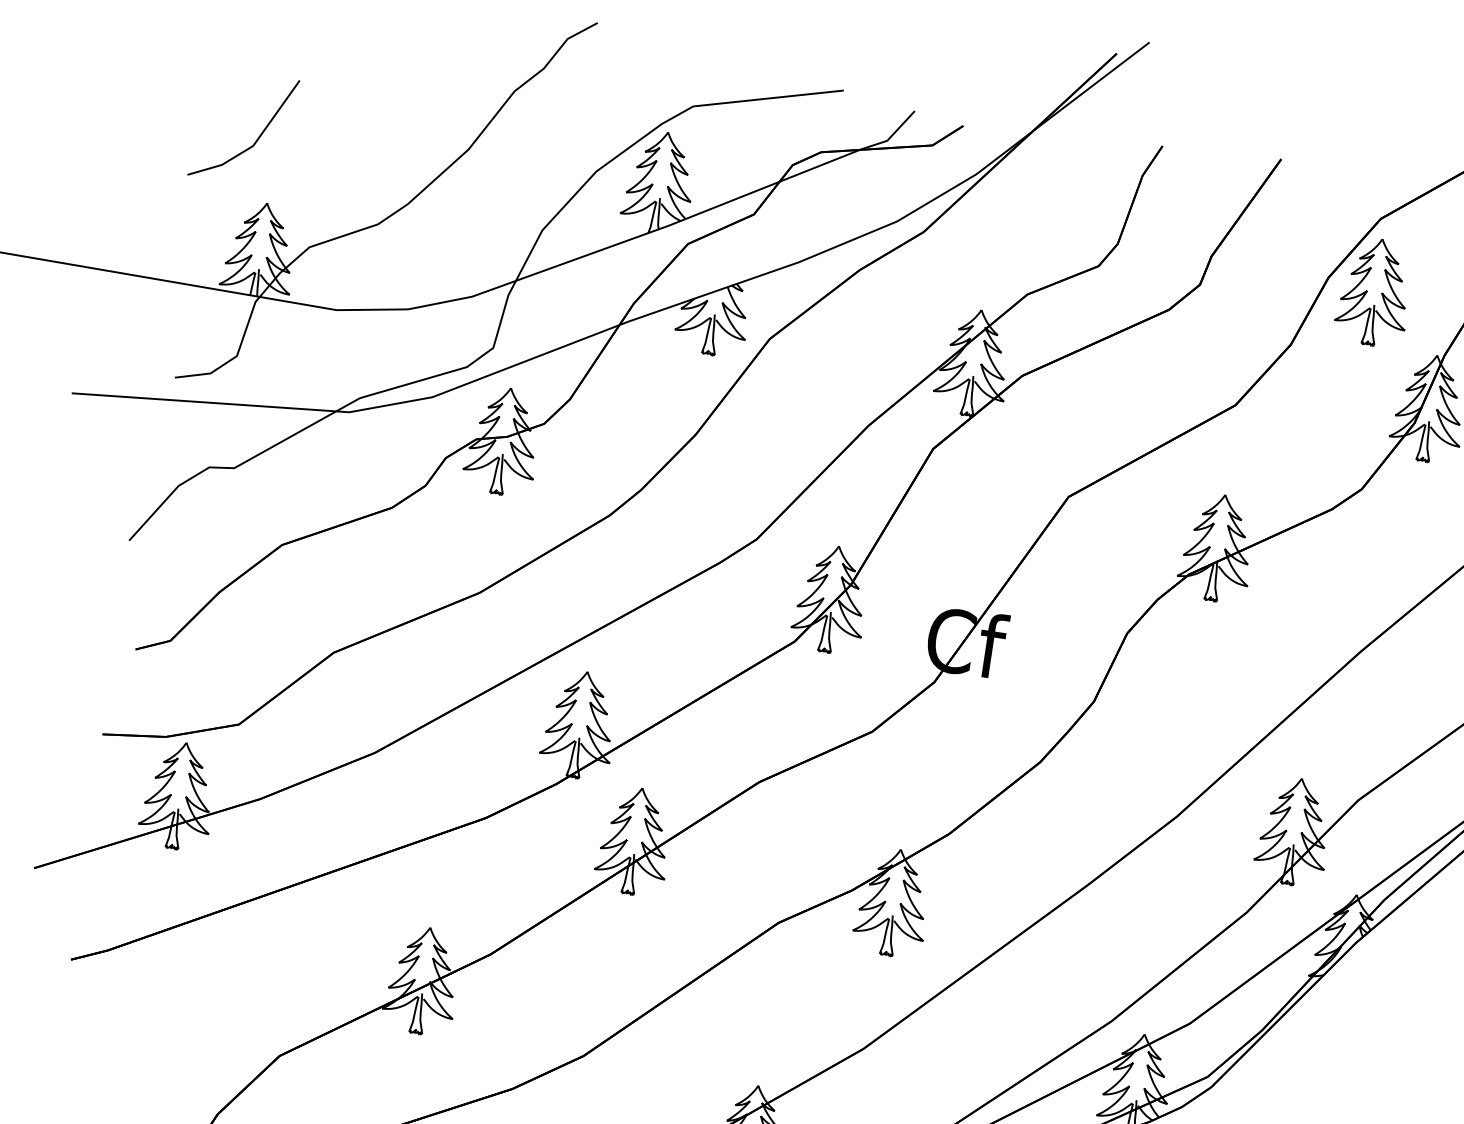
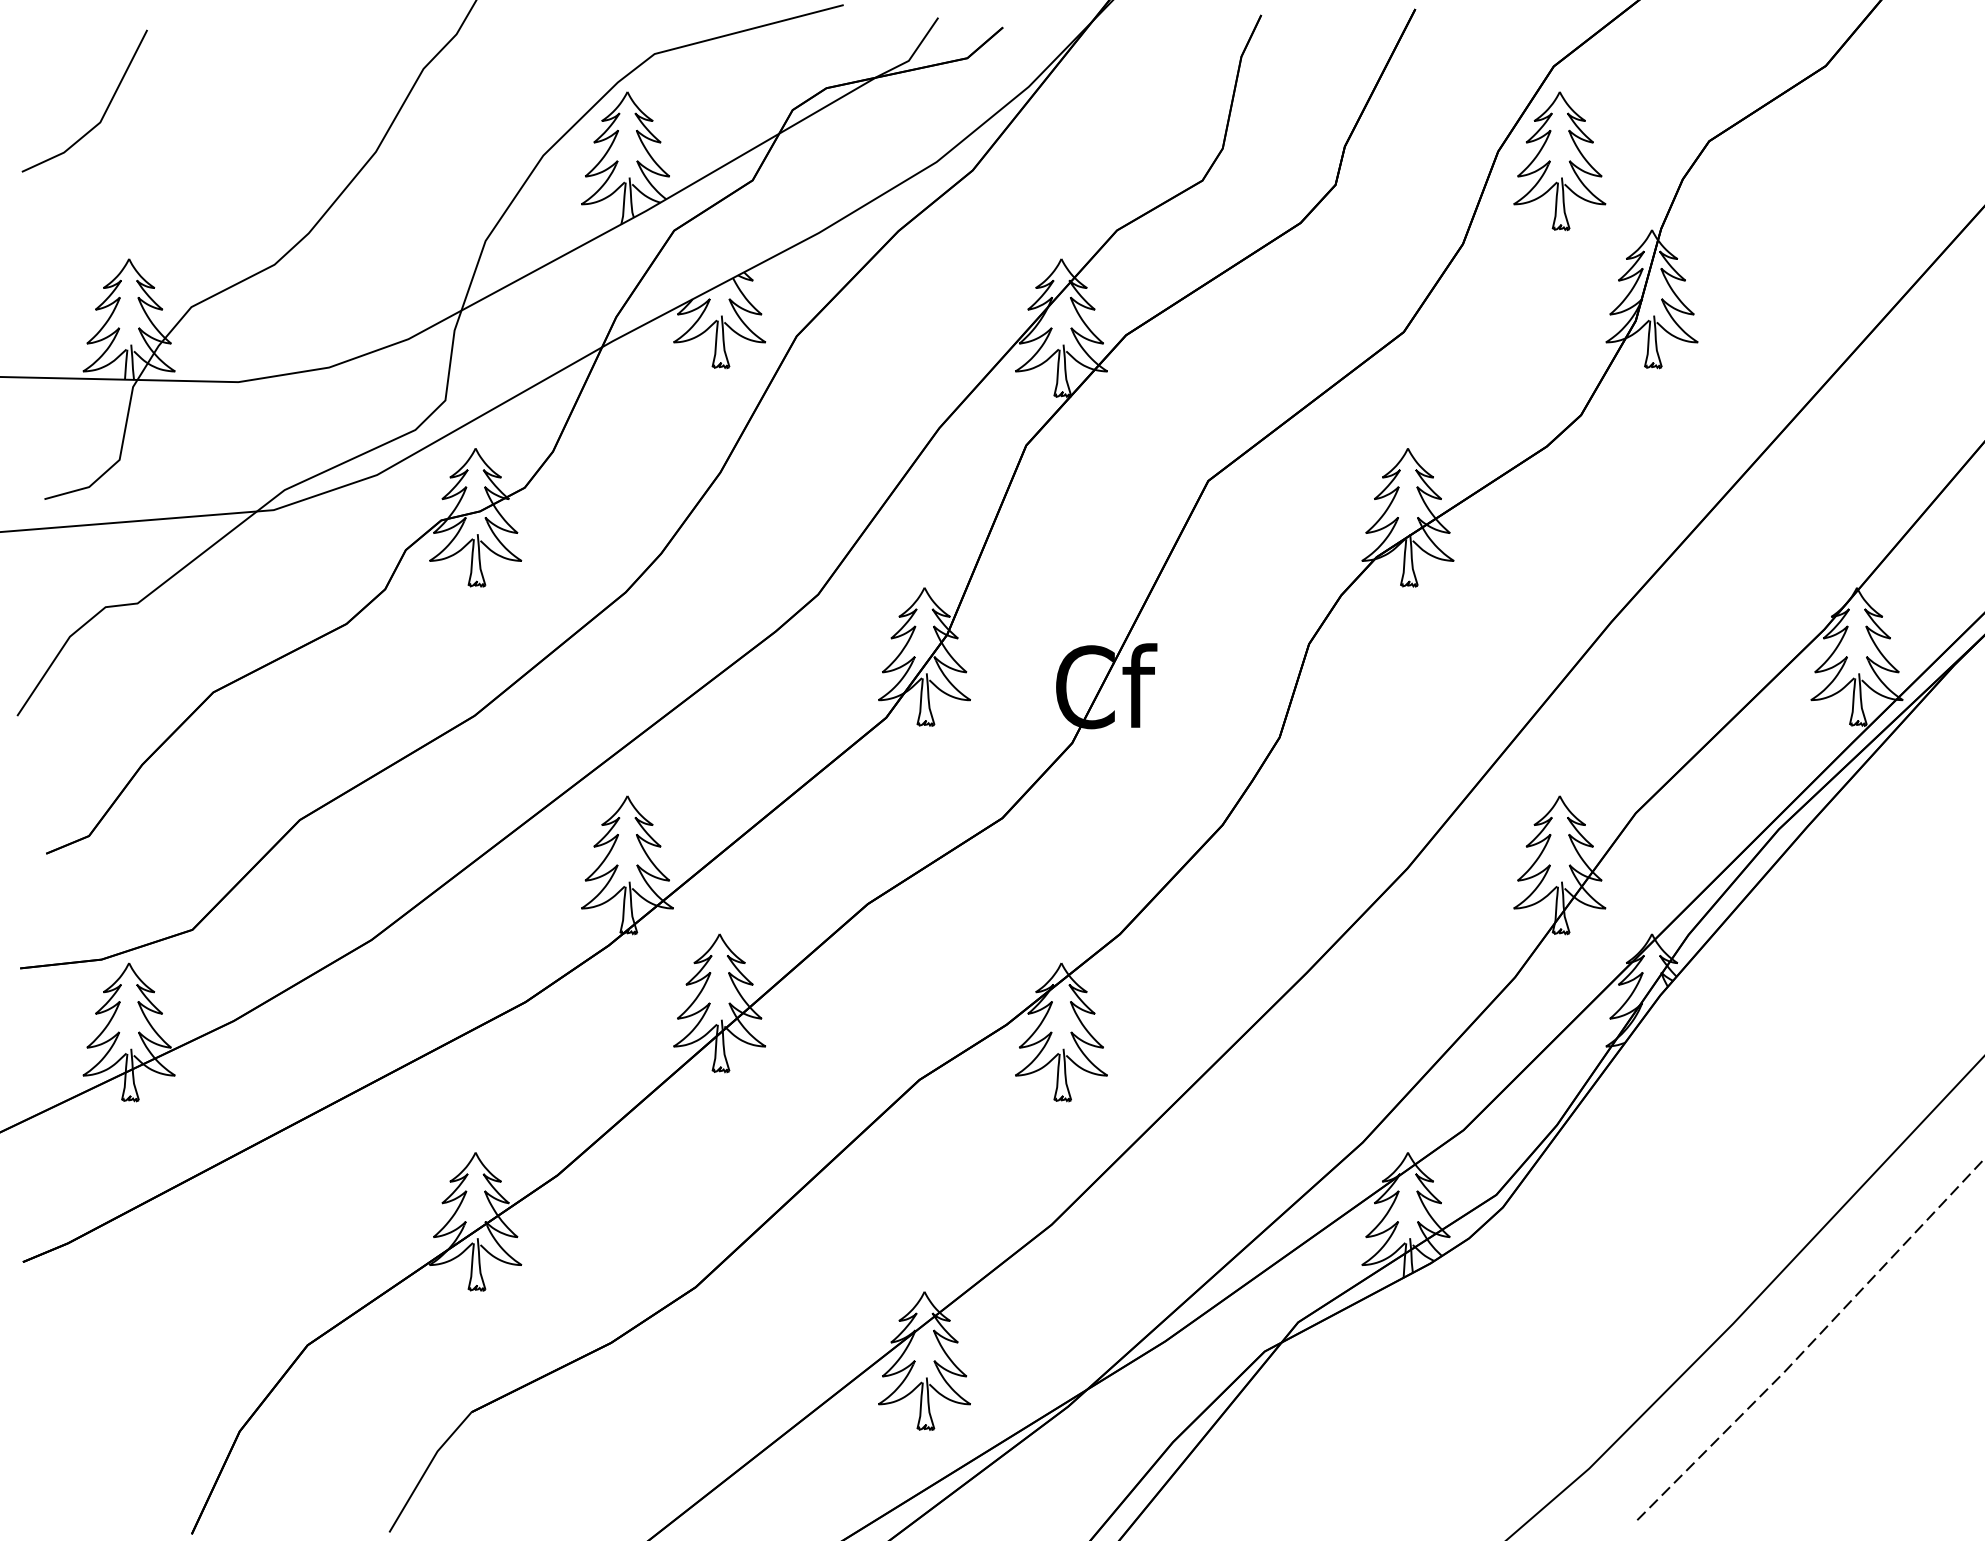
line: (257, 138) -> (104, 111), moved

